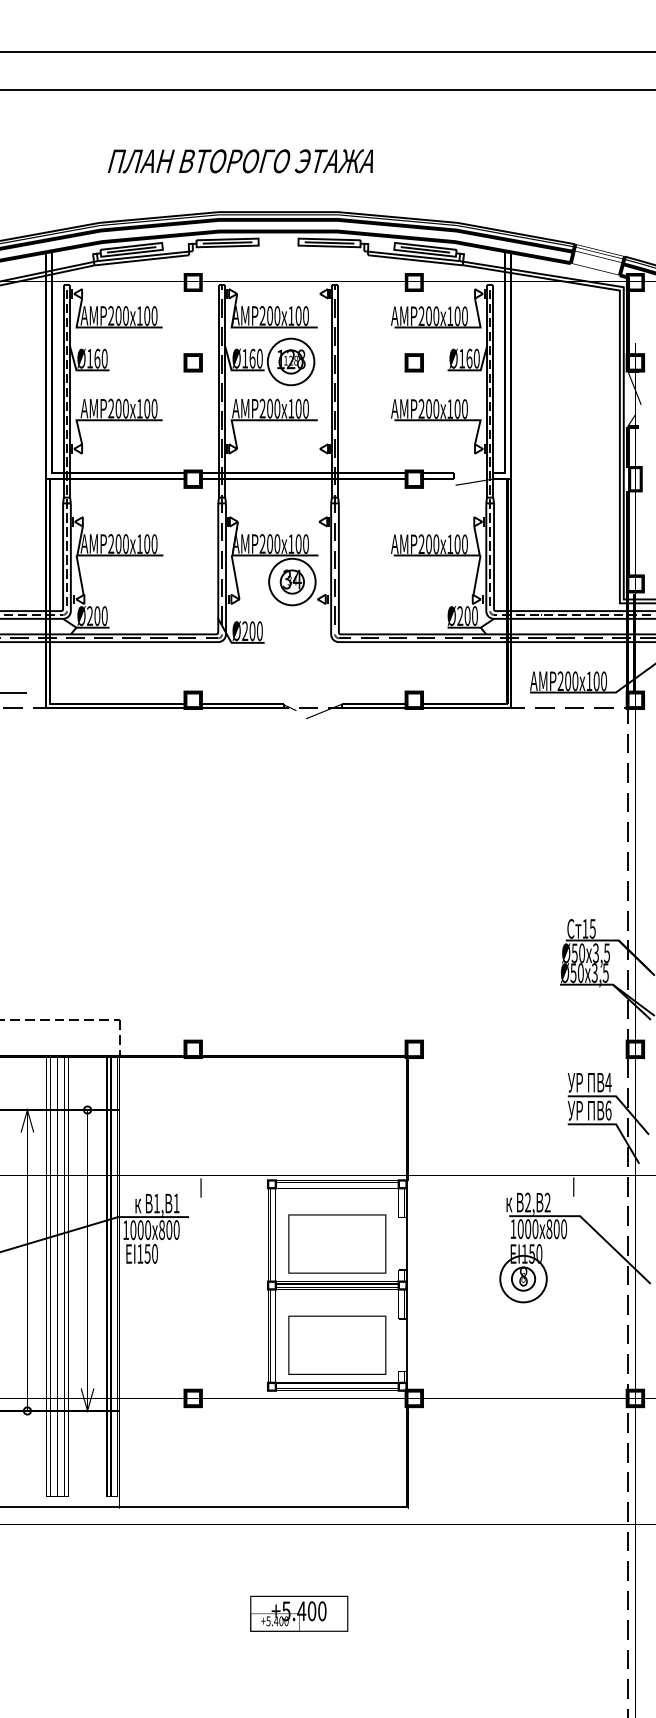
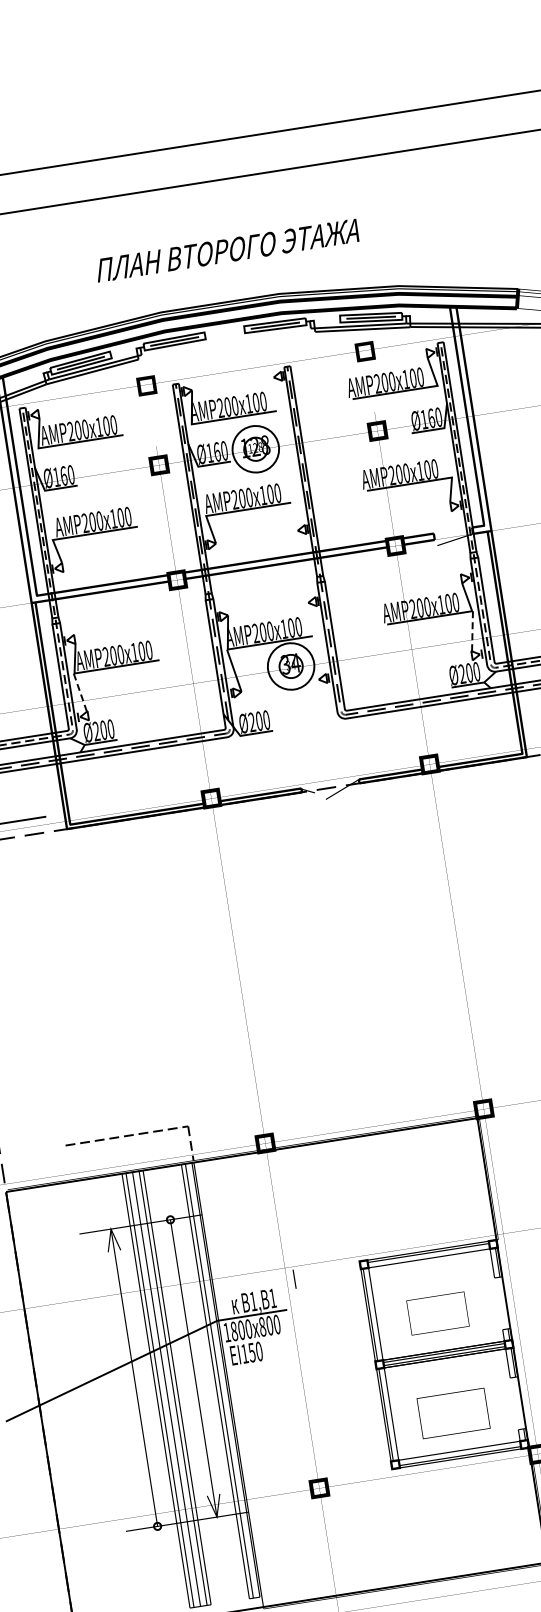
text: (240, 161) -> (227, 250), moved
line: (80, 575) -> (80, 692), solid -> dashed
line: (477, 575) -> (473, 631), solid -> dashed
text: (133, 1230) -> (234, 1331), 1000 -> 1800
part: (337, 1243) -> (438, 1312), size x0.6
part: (337, 1344) -> (453, 1412), size x0.7

